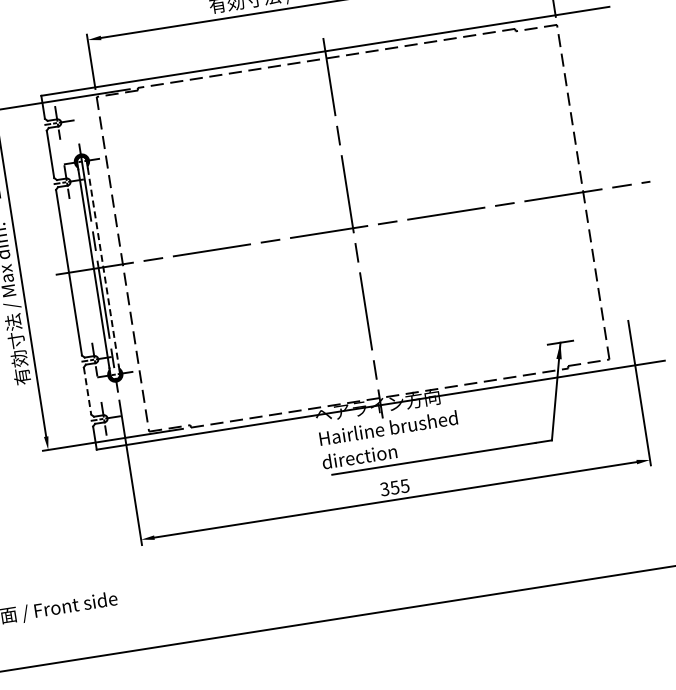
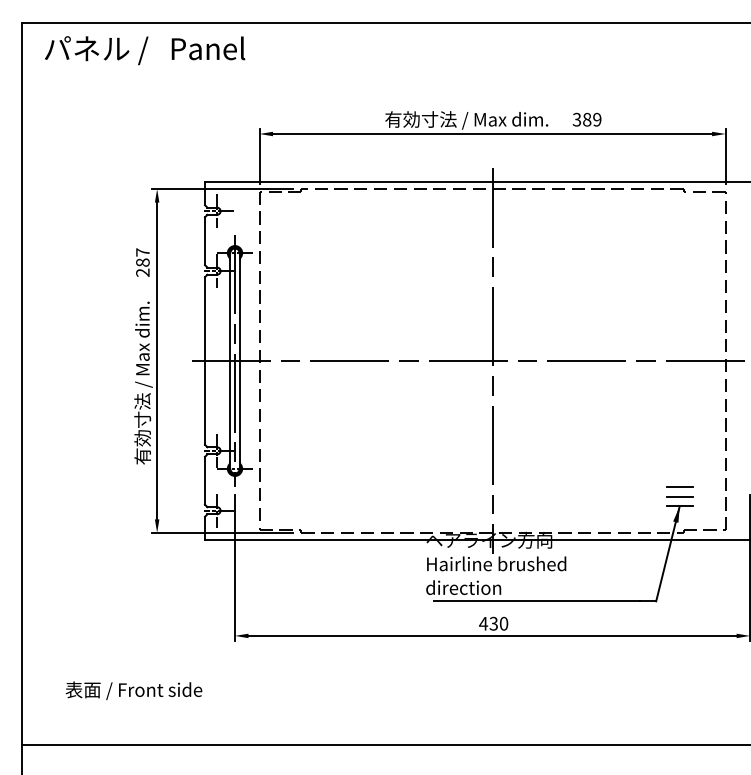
line: (103, 267) -> (239, 361), dashed -> solid
line: (557, 323) -> (679, 486), added
line: (558, 333) -> (679, 496), added
line: (87, 390) -> (205, 480), dashed -> solid
text: (394, 487) -> (493, 623), 355 -> 430

